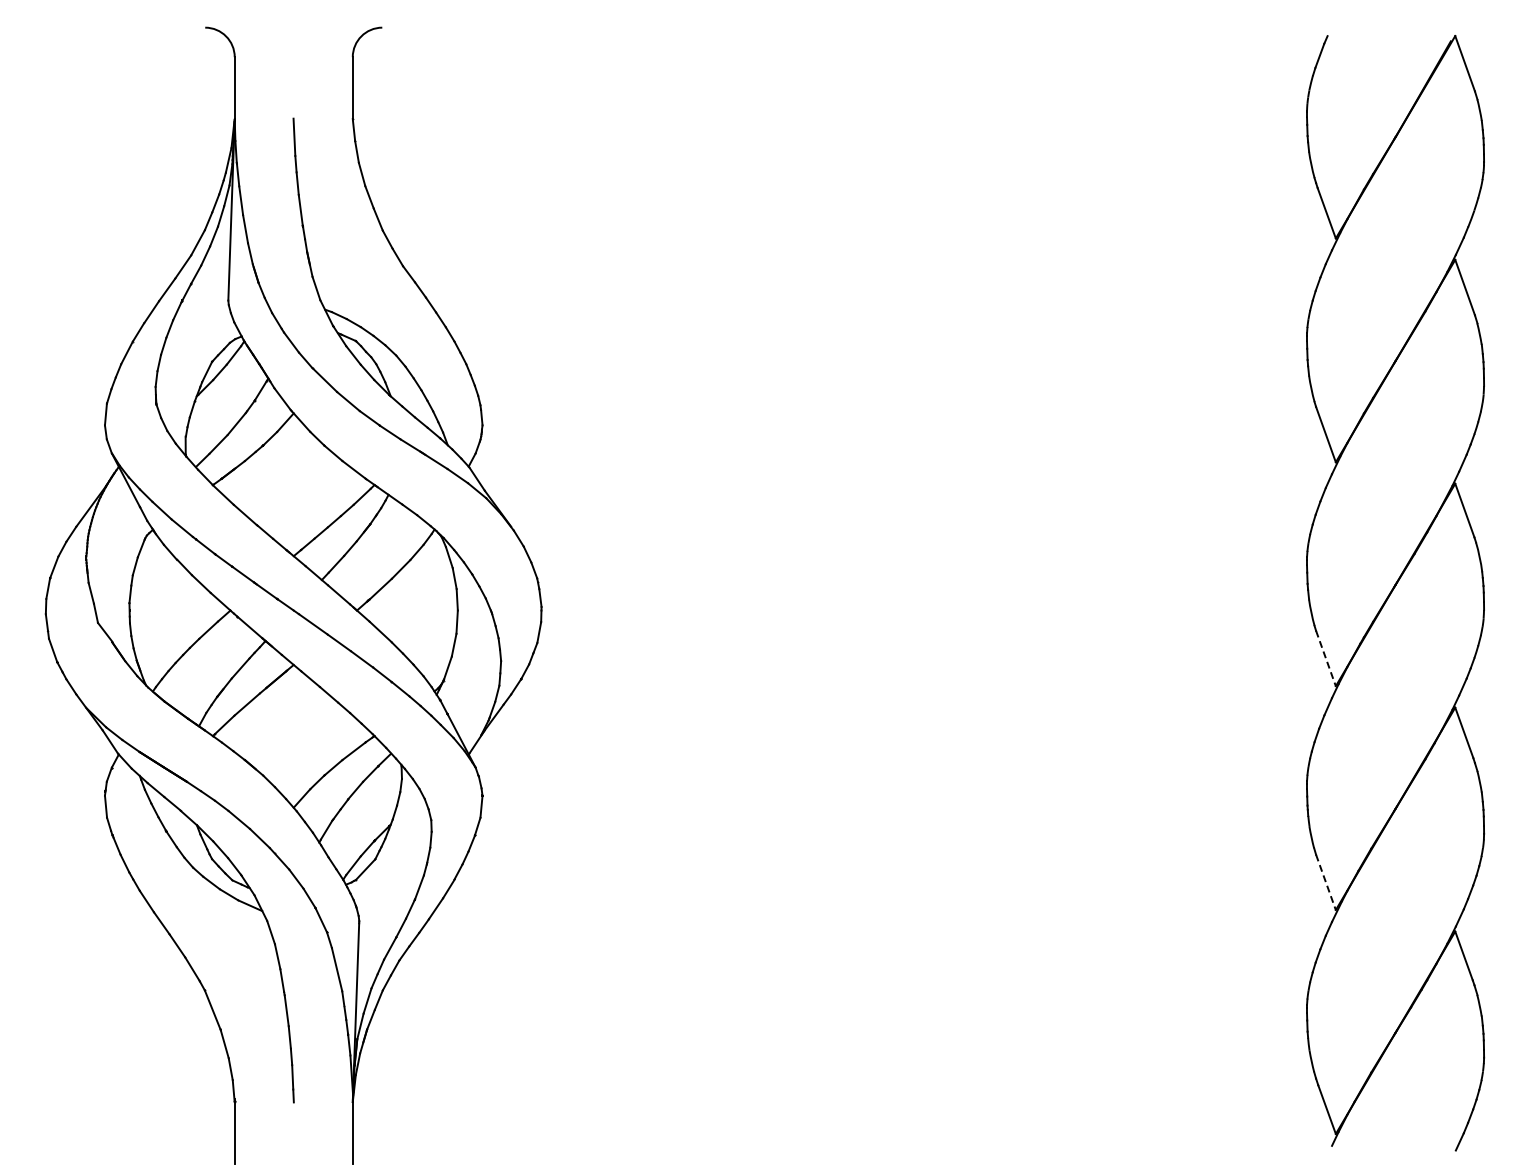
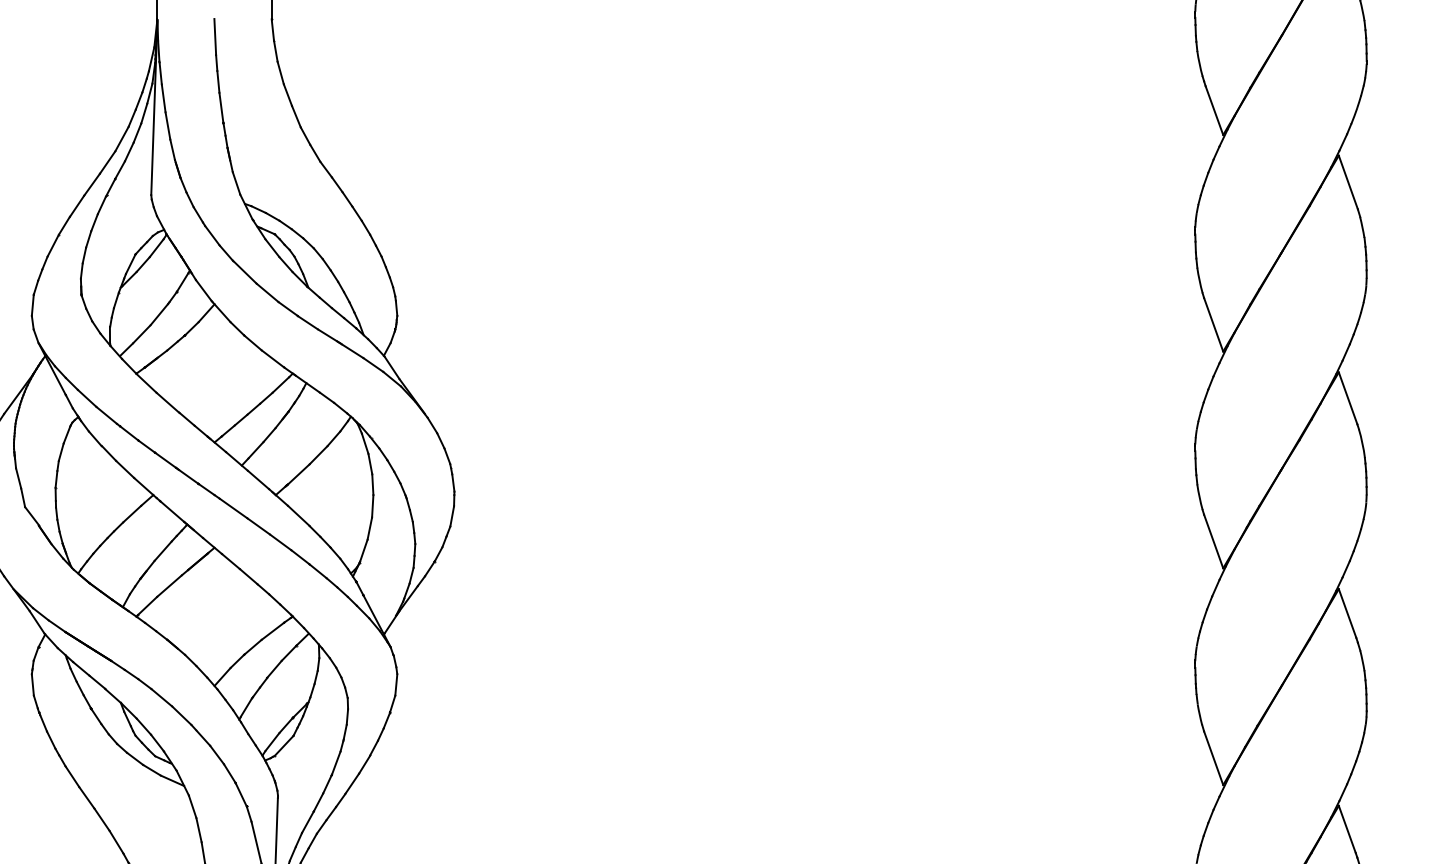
line: (1326, 658) -> (1214, 541), dashed -> solid
line: (1326, 882) -> (1214, 758), dashed -> solid

